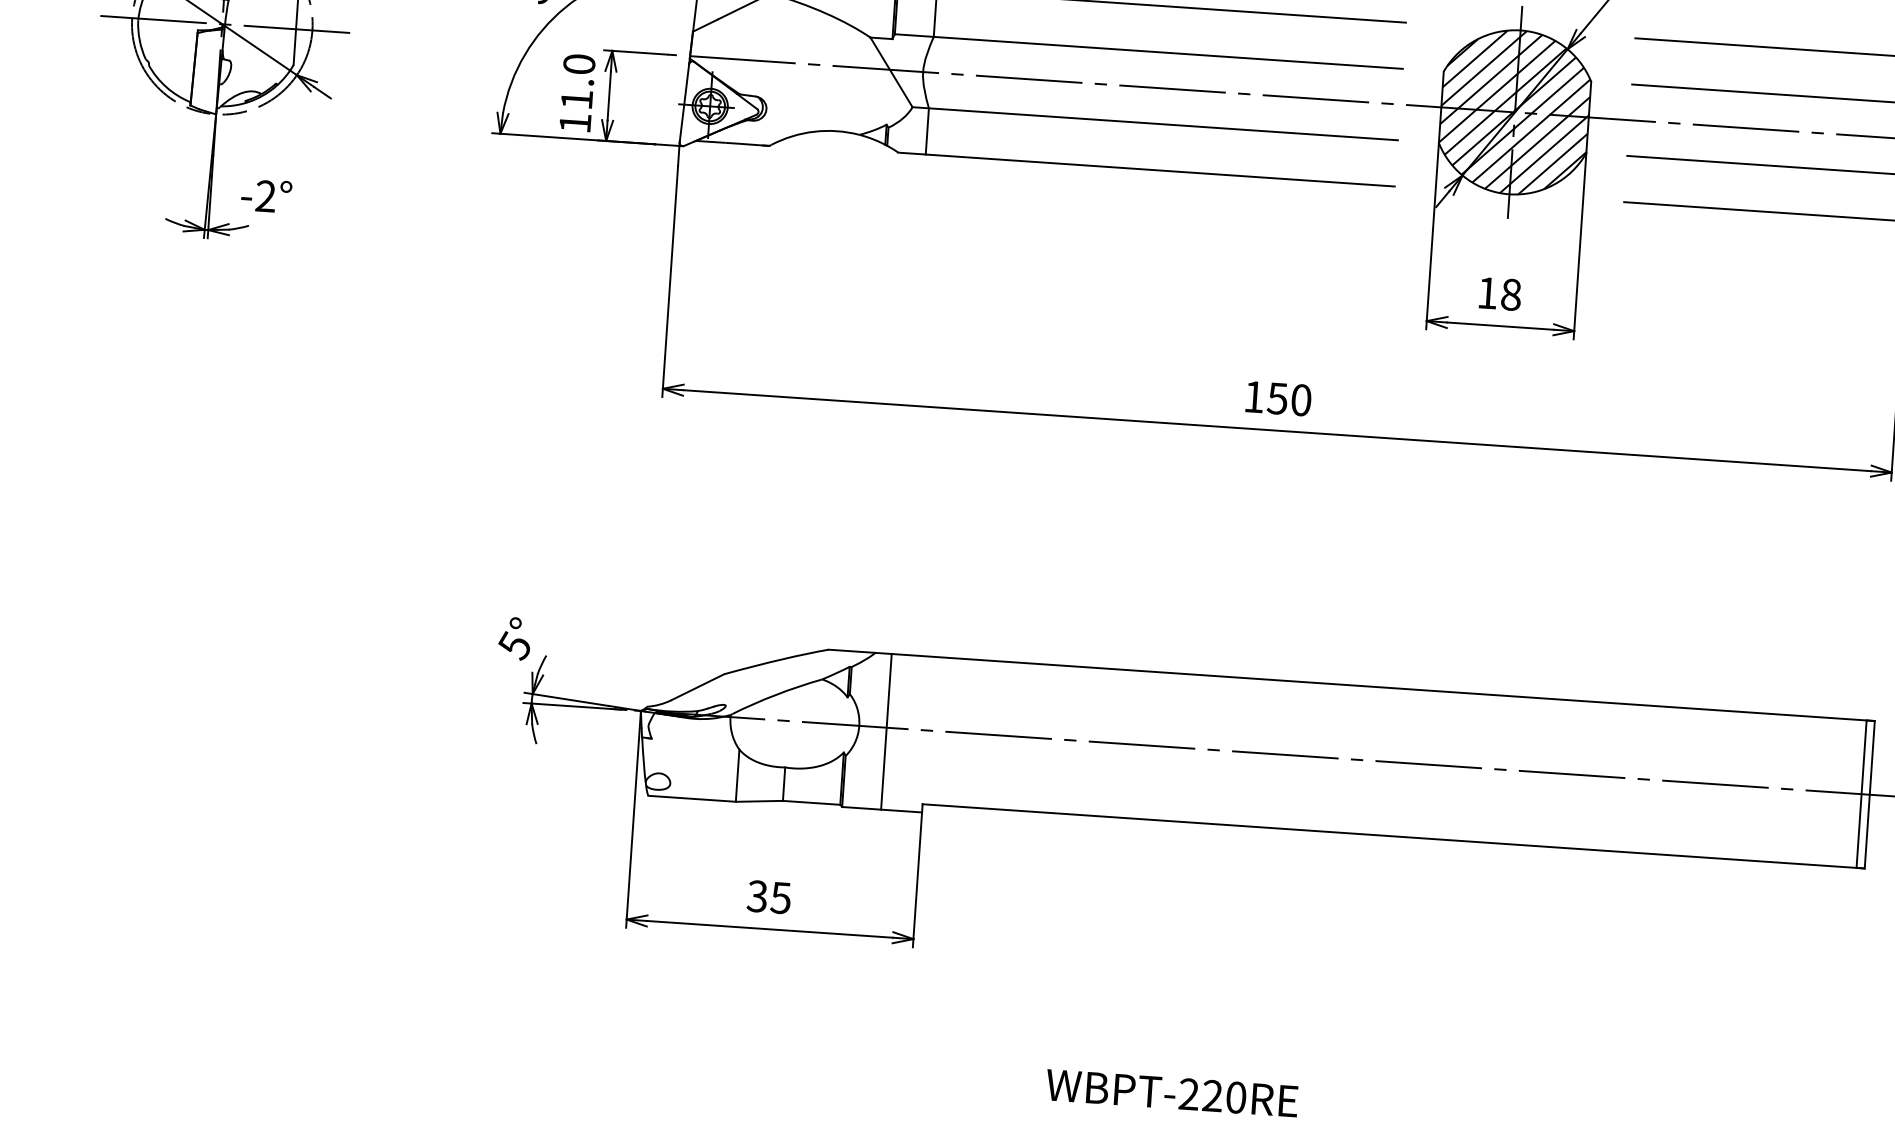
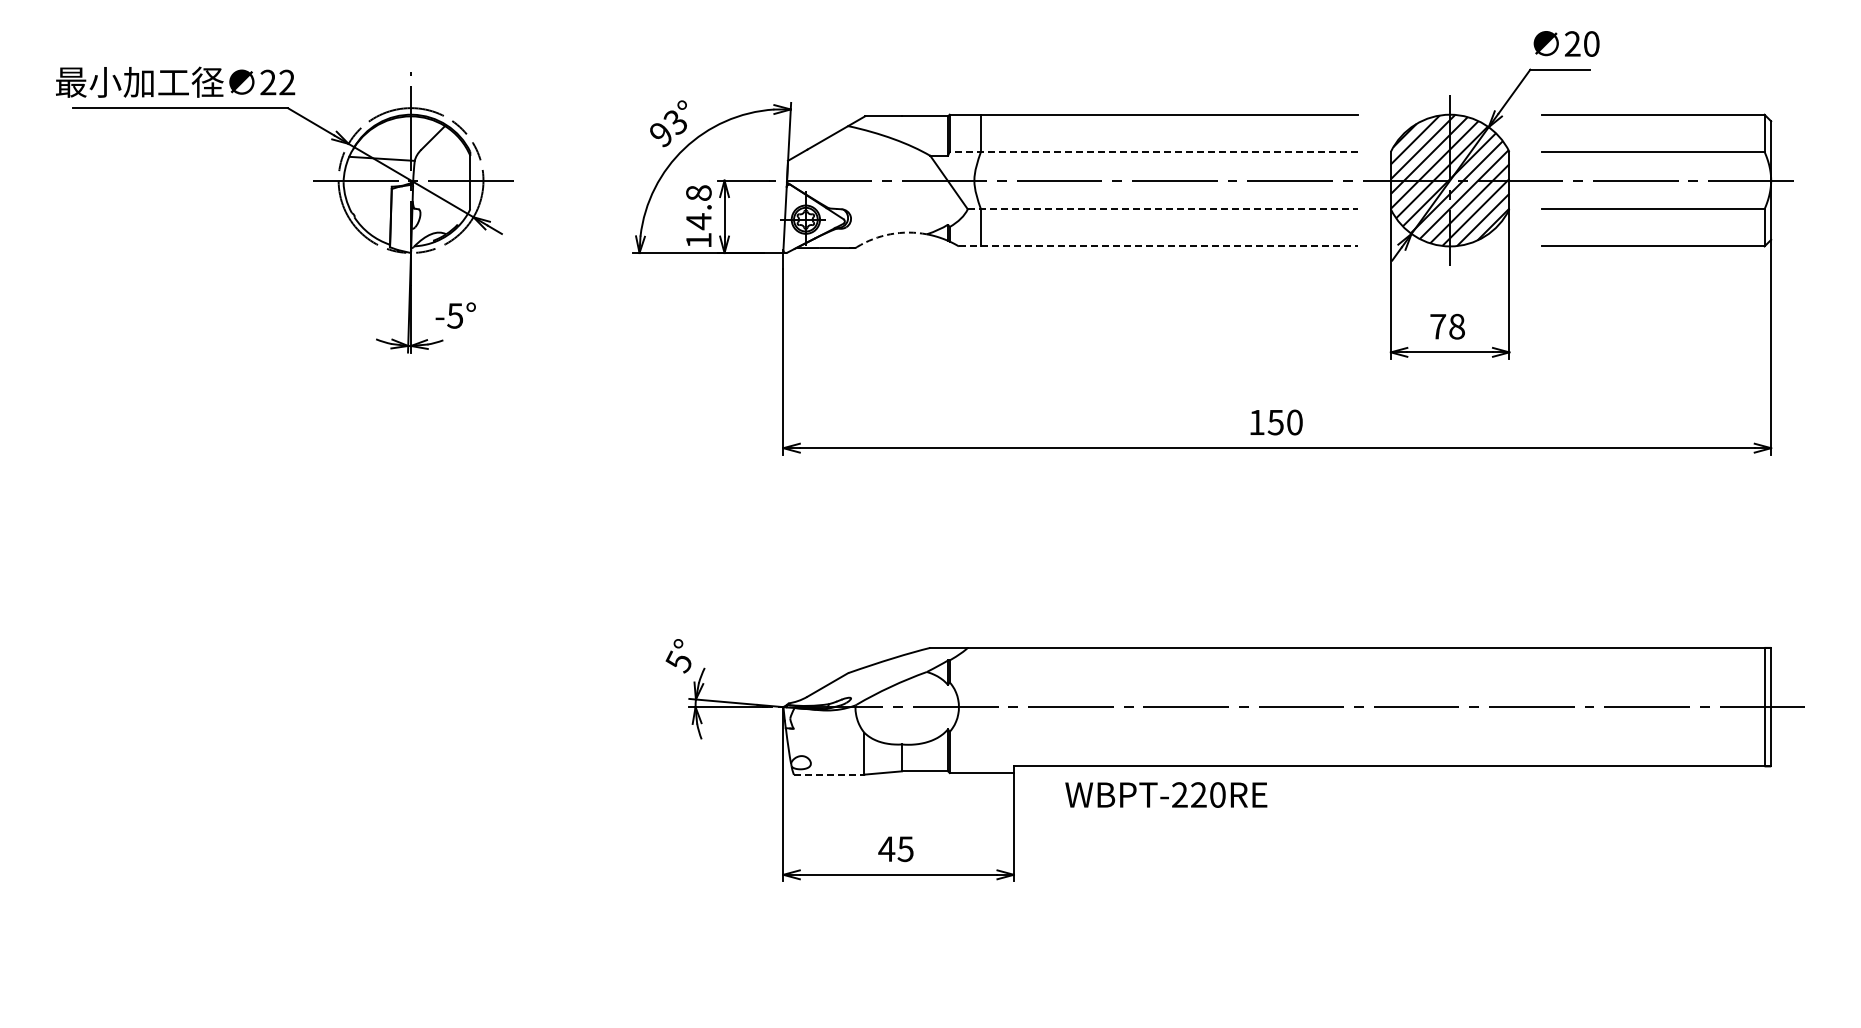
line: (1148, 51) -> (1153, 151), solid -> dashed
text: (577, 82) -> (698, 207), 11.0 -> 14.8
line: (1155, 124) -> (1163, 209), solid -> dashed
arc: (814, 132) -> (890, 234), solid -> dashed
line: (1146, 169) -> (1158, 246), solid -> dashed
text: (266, 195) -> (455, 315), -2° -> -5°
text: (1488, 292) -> (1438, 326), 18 -> 78
line: (885, 731) -> (980, 710), removed
line: (692, 798) -> (829, 774), solid -> dashed
text: (757, 896) -> (886, 849), 35 -> 45
text: (1172, 1092) -> (1166, 794), moved

